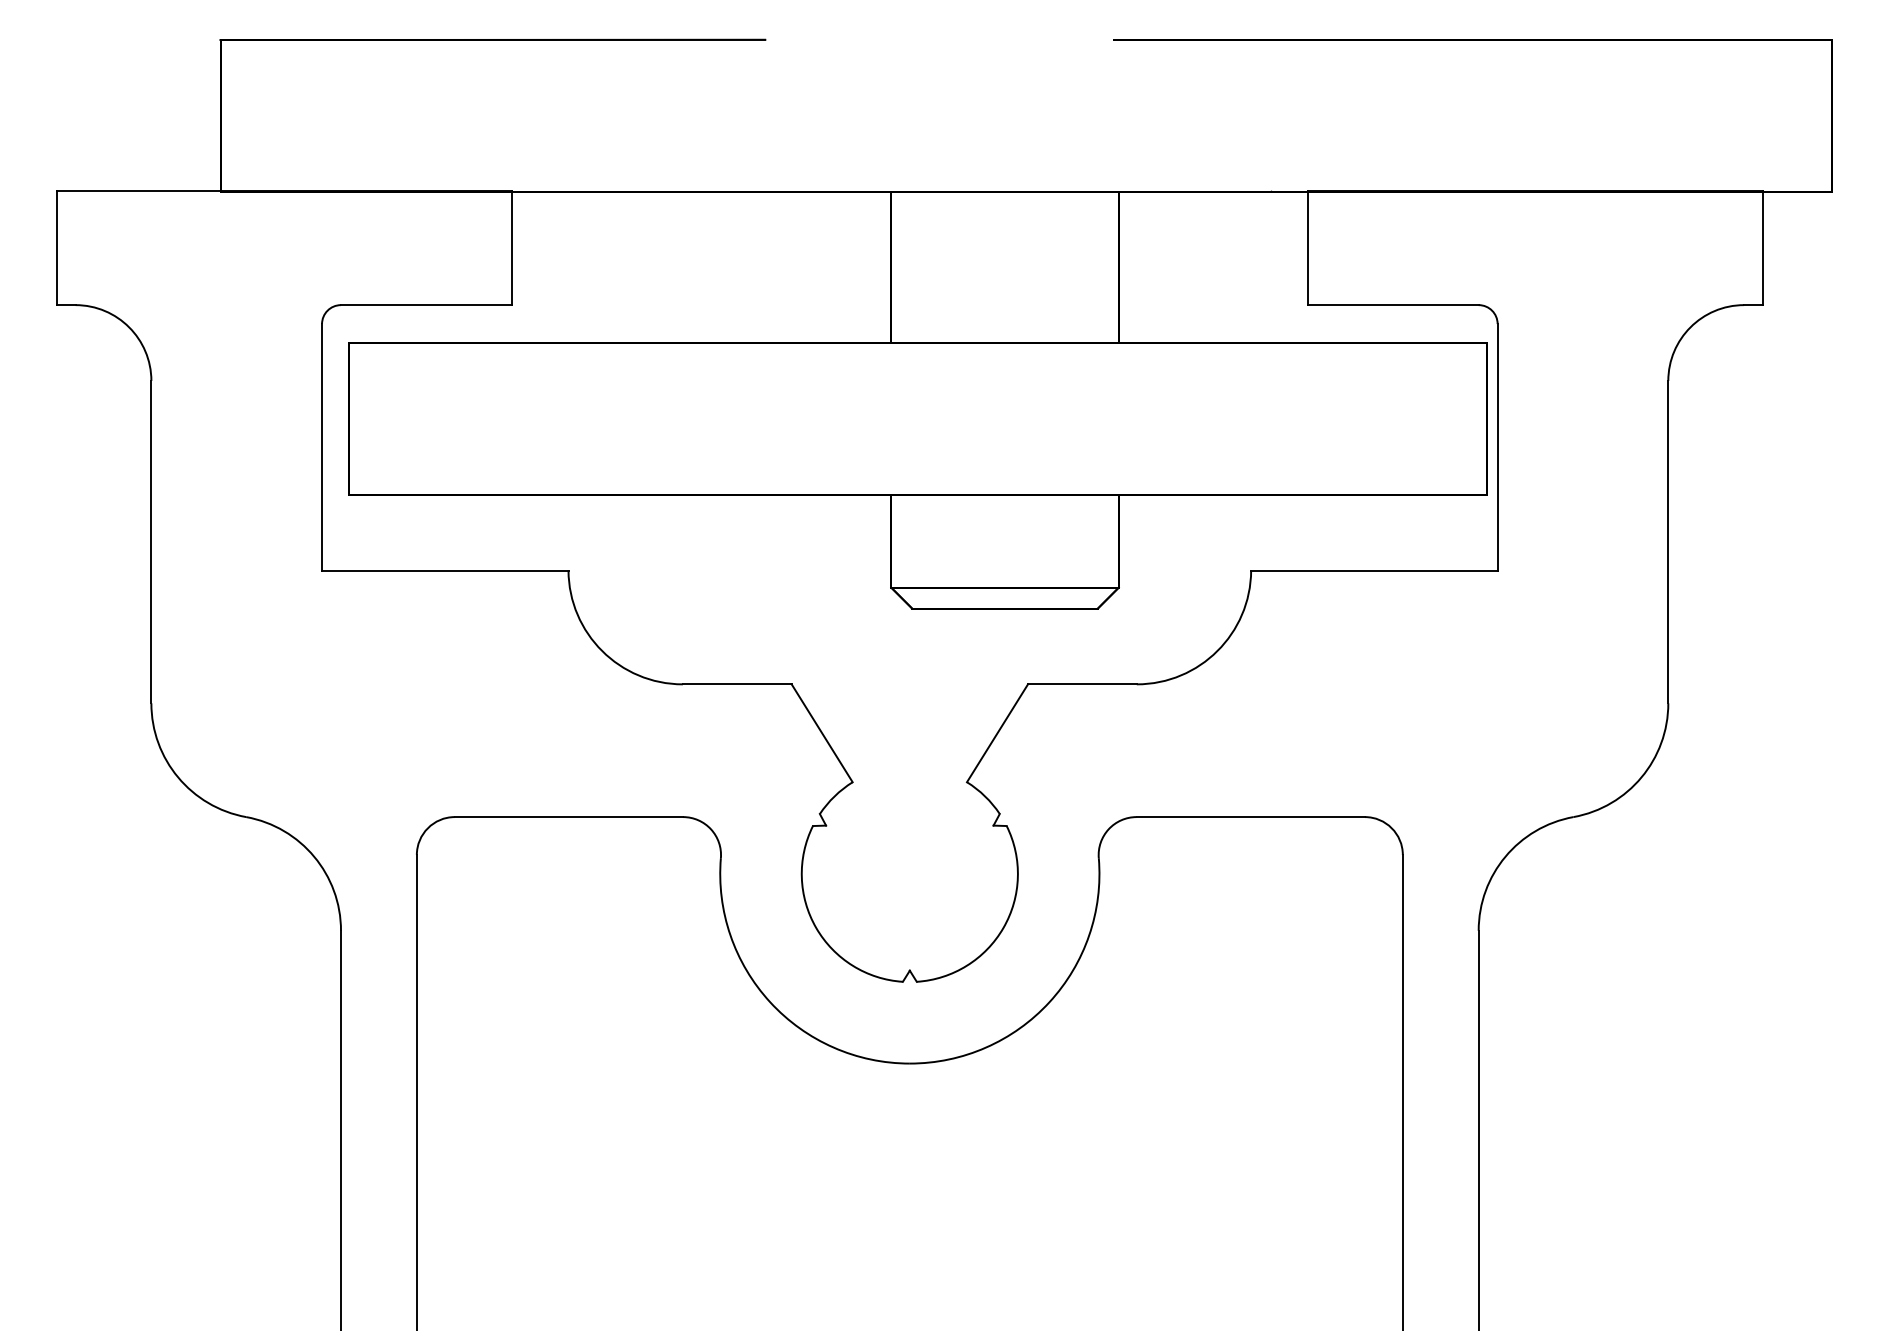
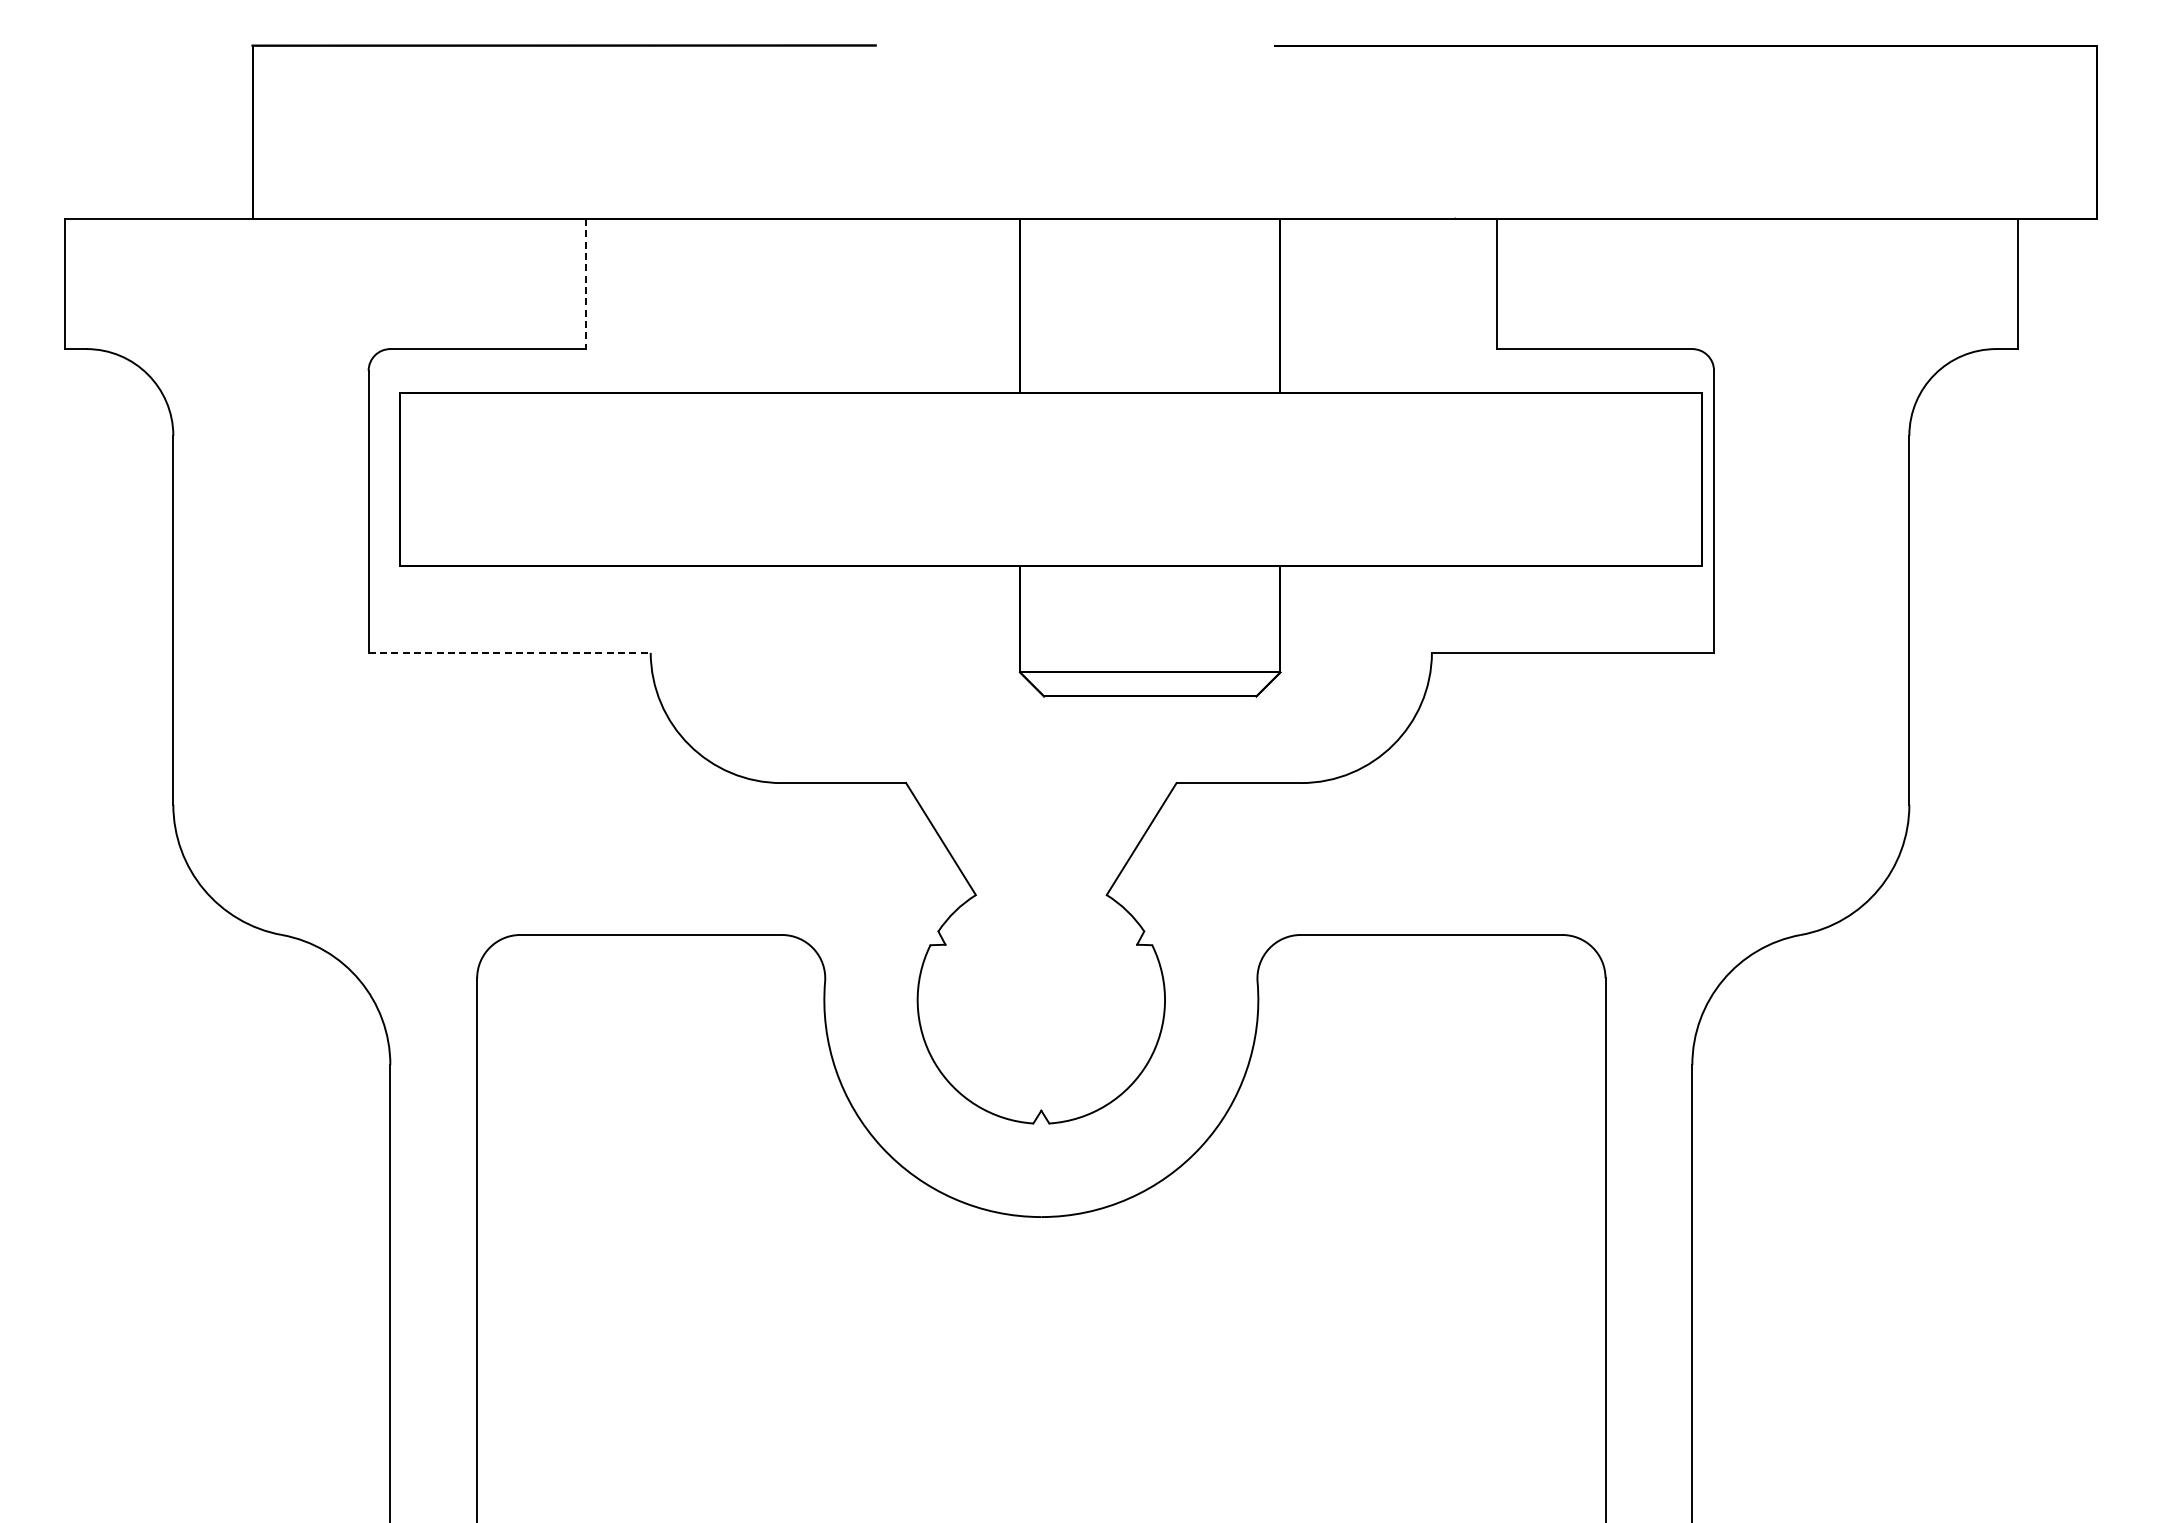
line: (511, 248) -> (585, 284), solid -> dashed
line: (445, 570) -> (510, 652), solid -> dashed

